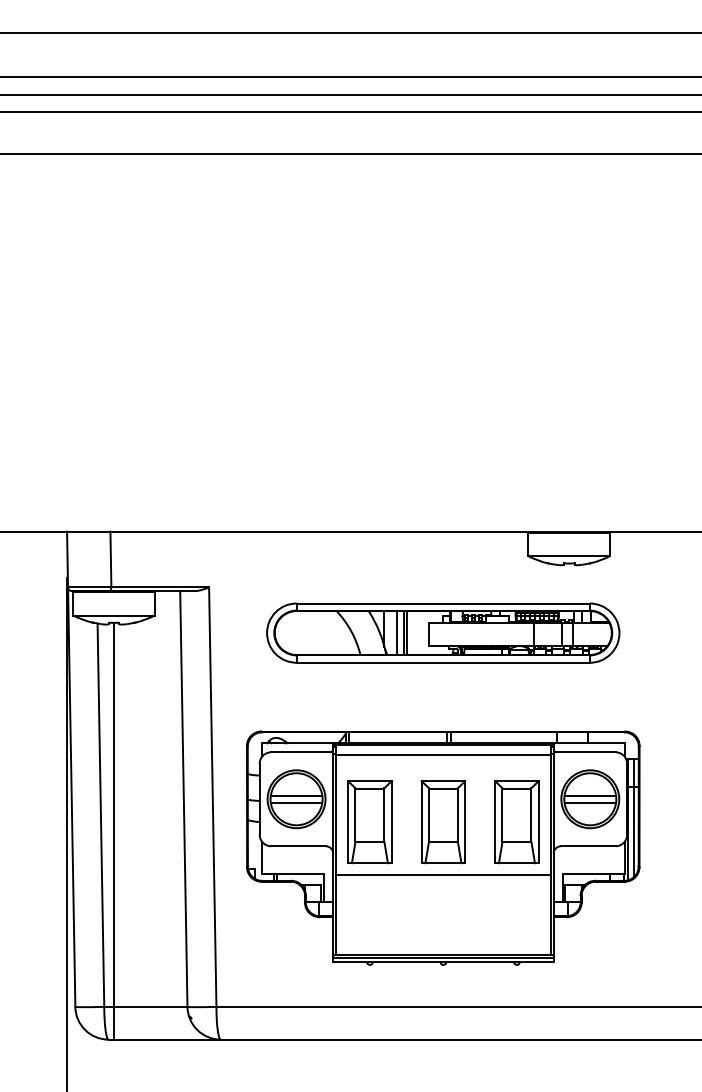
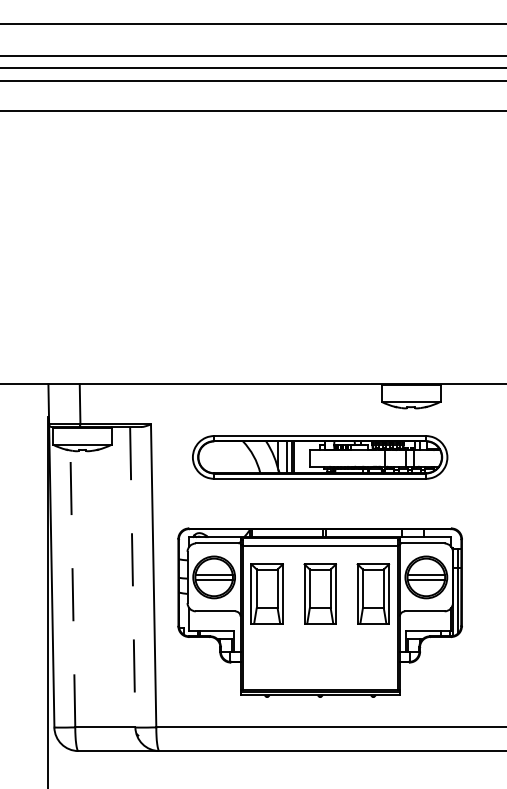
line: (183, 799) -> (132, 577), solid -> dashed
line: (100, 814) -> (72, 588), solid -> dashed
line: (114, 831) -> (82, 600), removed
line: (442, 875) -> (319, 632), removed

